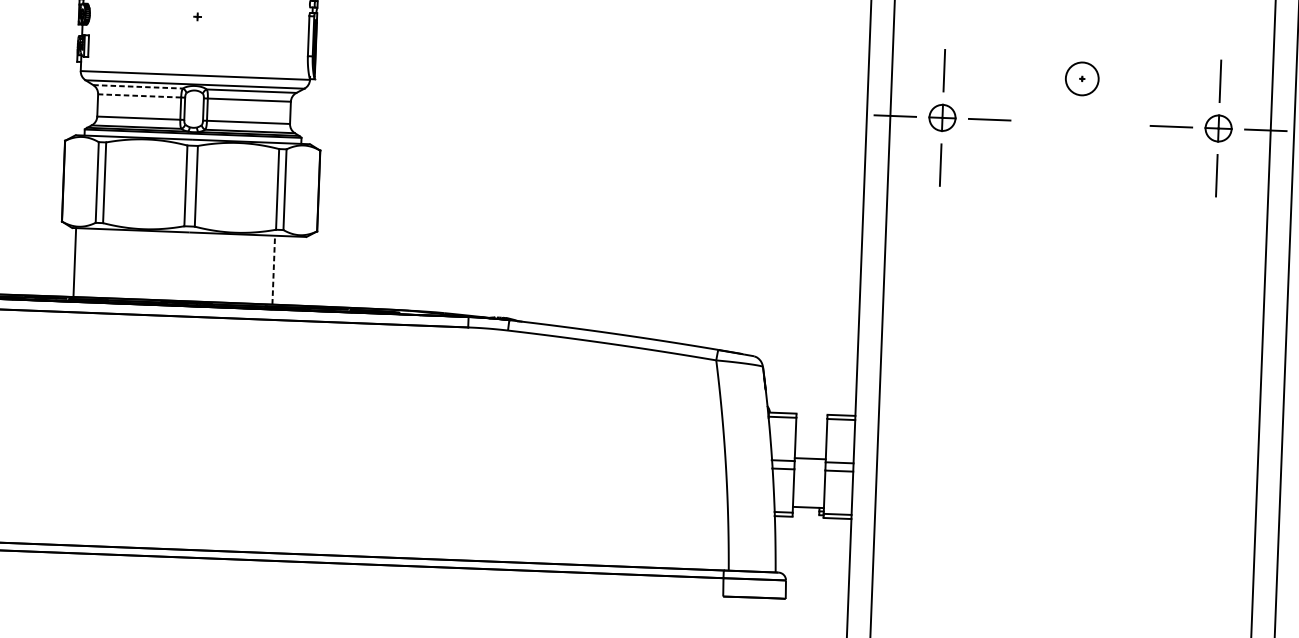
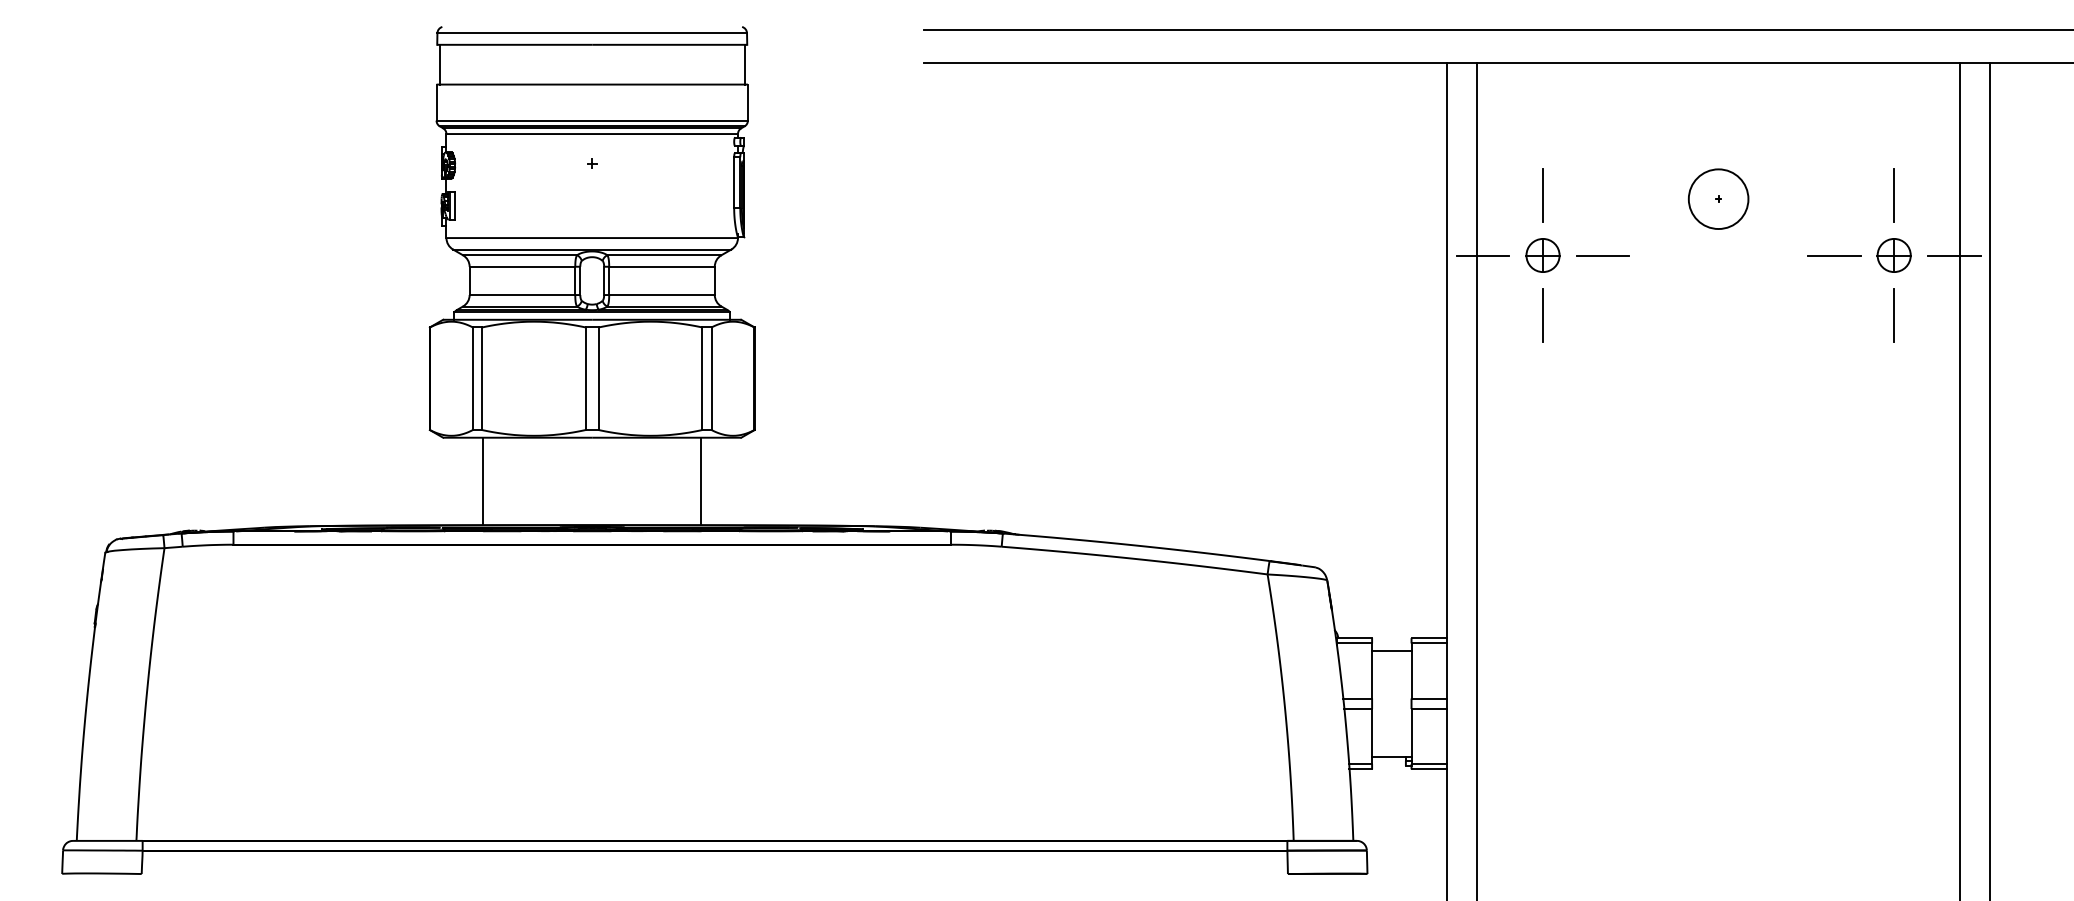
circle: (1082, 79) -> (1718, 199), size x1.43
line: (138, 87) -> (520, 255), dashed -> solid
line: (139, 95) -> (522, 266), dashed -> solid
line: (75, 262) -> (483, 481), moved
line: (273, 270) -> (701, 481), dashed -> solid
line: (810, 458) -> (1391, 650), moved

